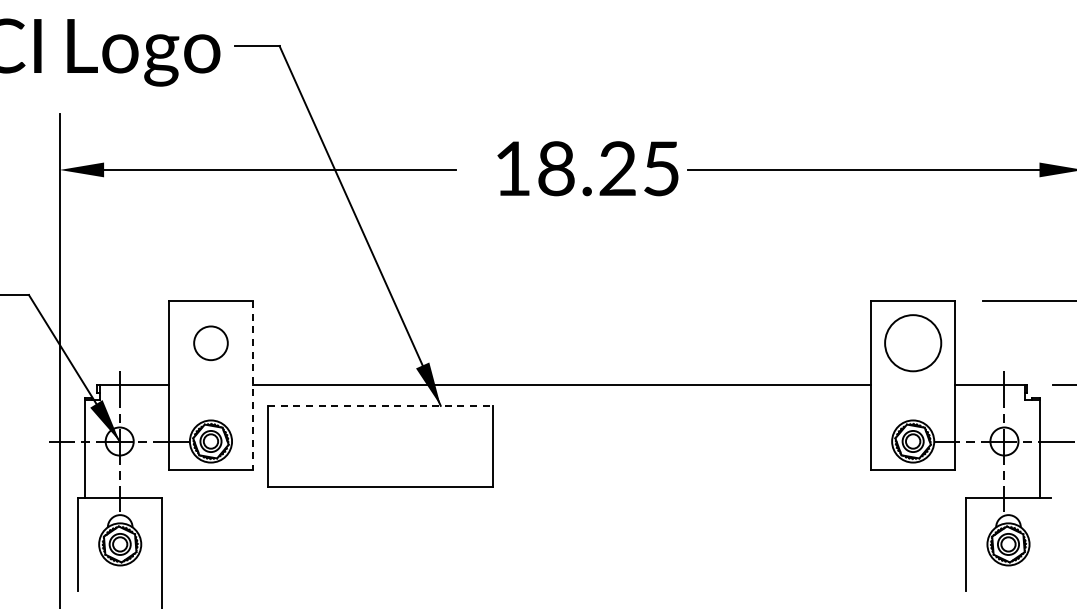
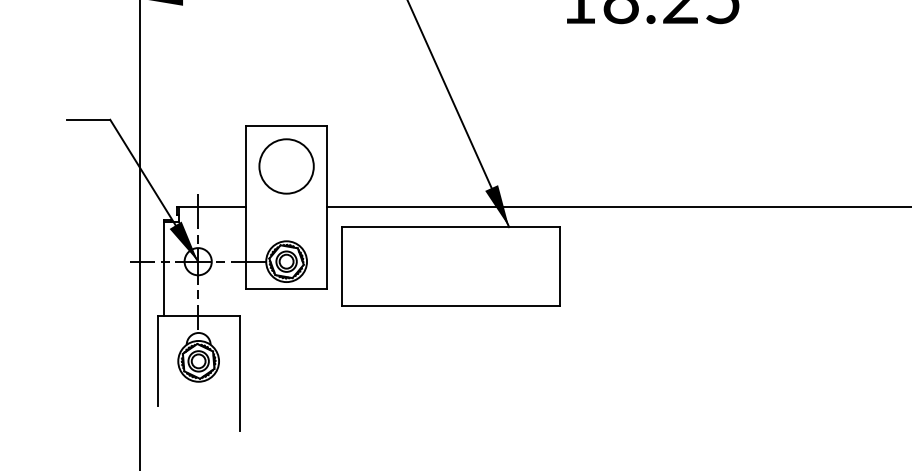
circle: (210, 343) -> (286, 166), size x1.67
line: (253, 385) -> (327, 207), dashed -> solid
line: (381, 405) -> (451, 226), dashed -> solid

